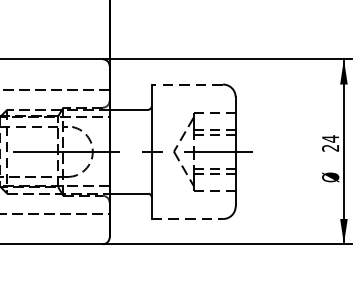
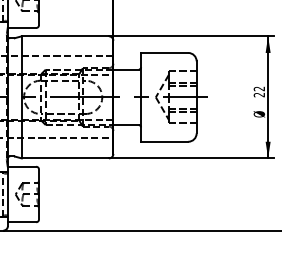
line: (187, 83) -> (164, 52), dashed -> solid
text: (329, 138) -> (258, 88), 24 -> 22
line: (187, 218) -> (164, 141), dashed -> solid

